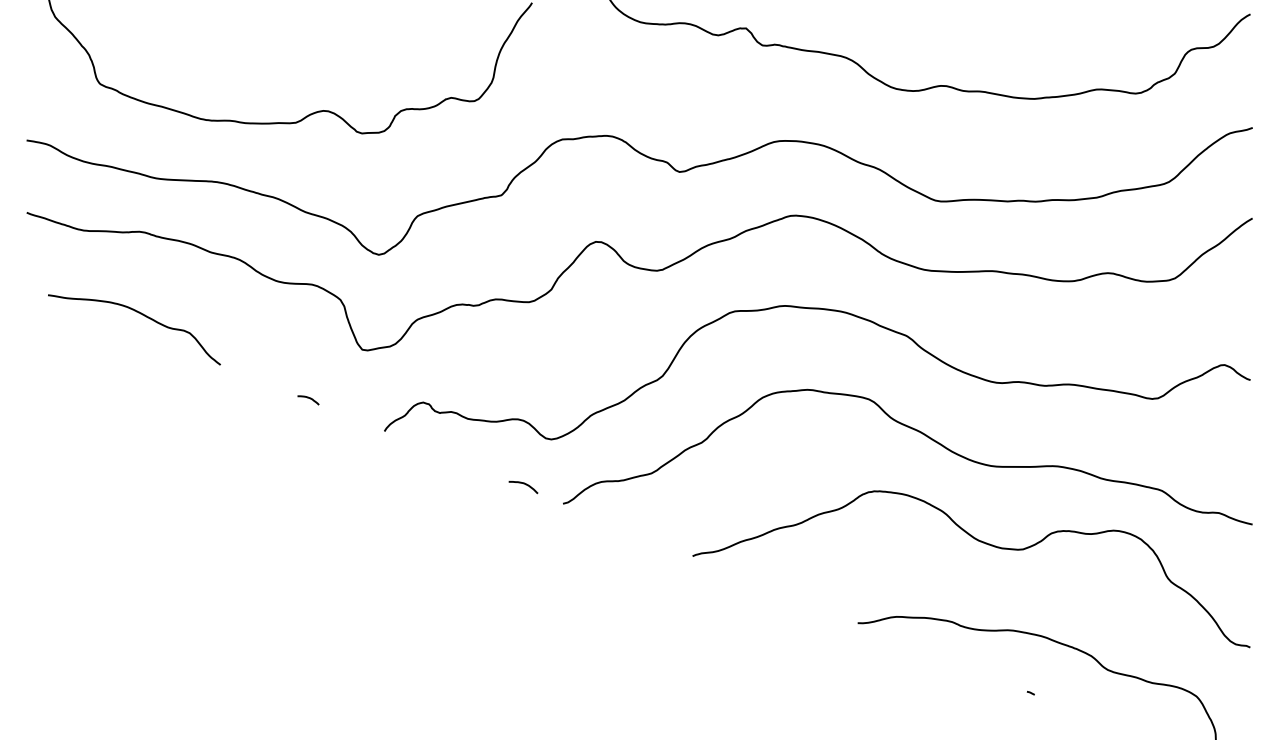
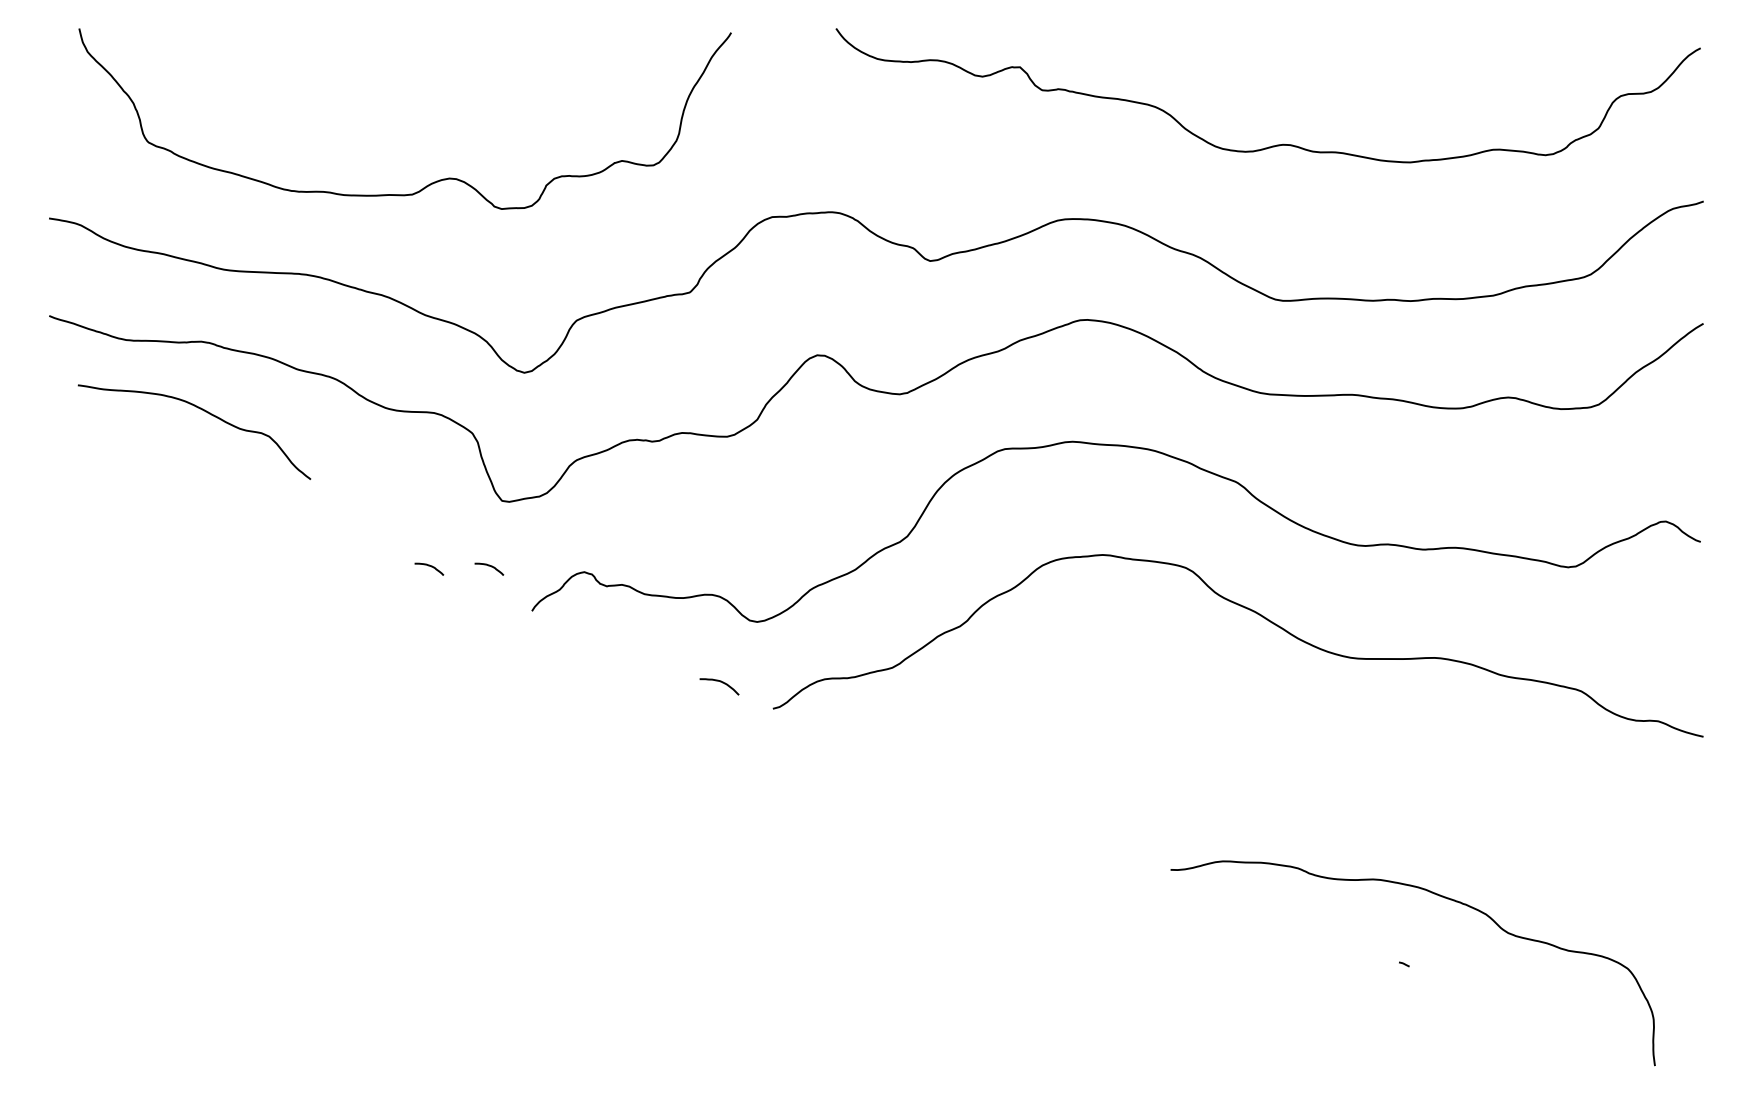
curve: (142, 315) -> (205, 412), moved
curve: (353, 398) -> (489, 566), added
curve: (979, 542) -> (1335, 760), removed

